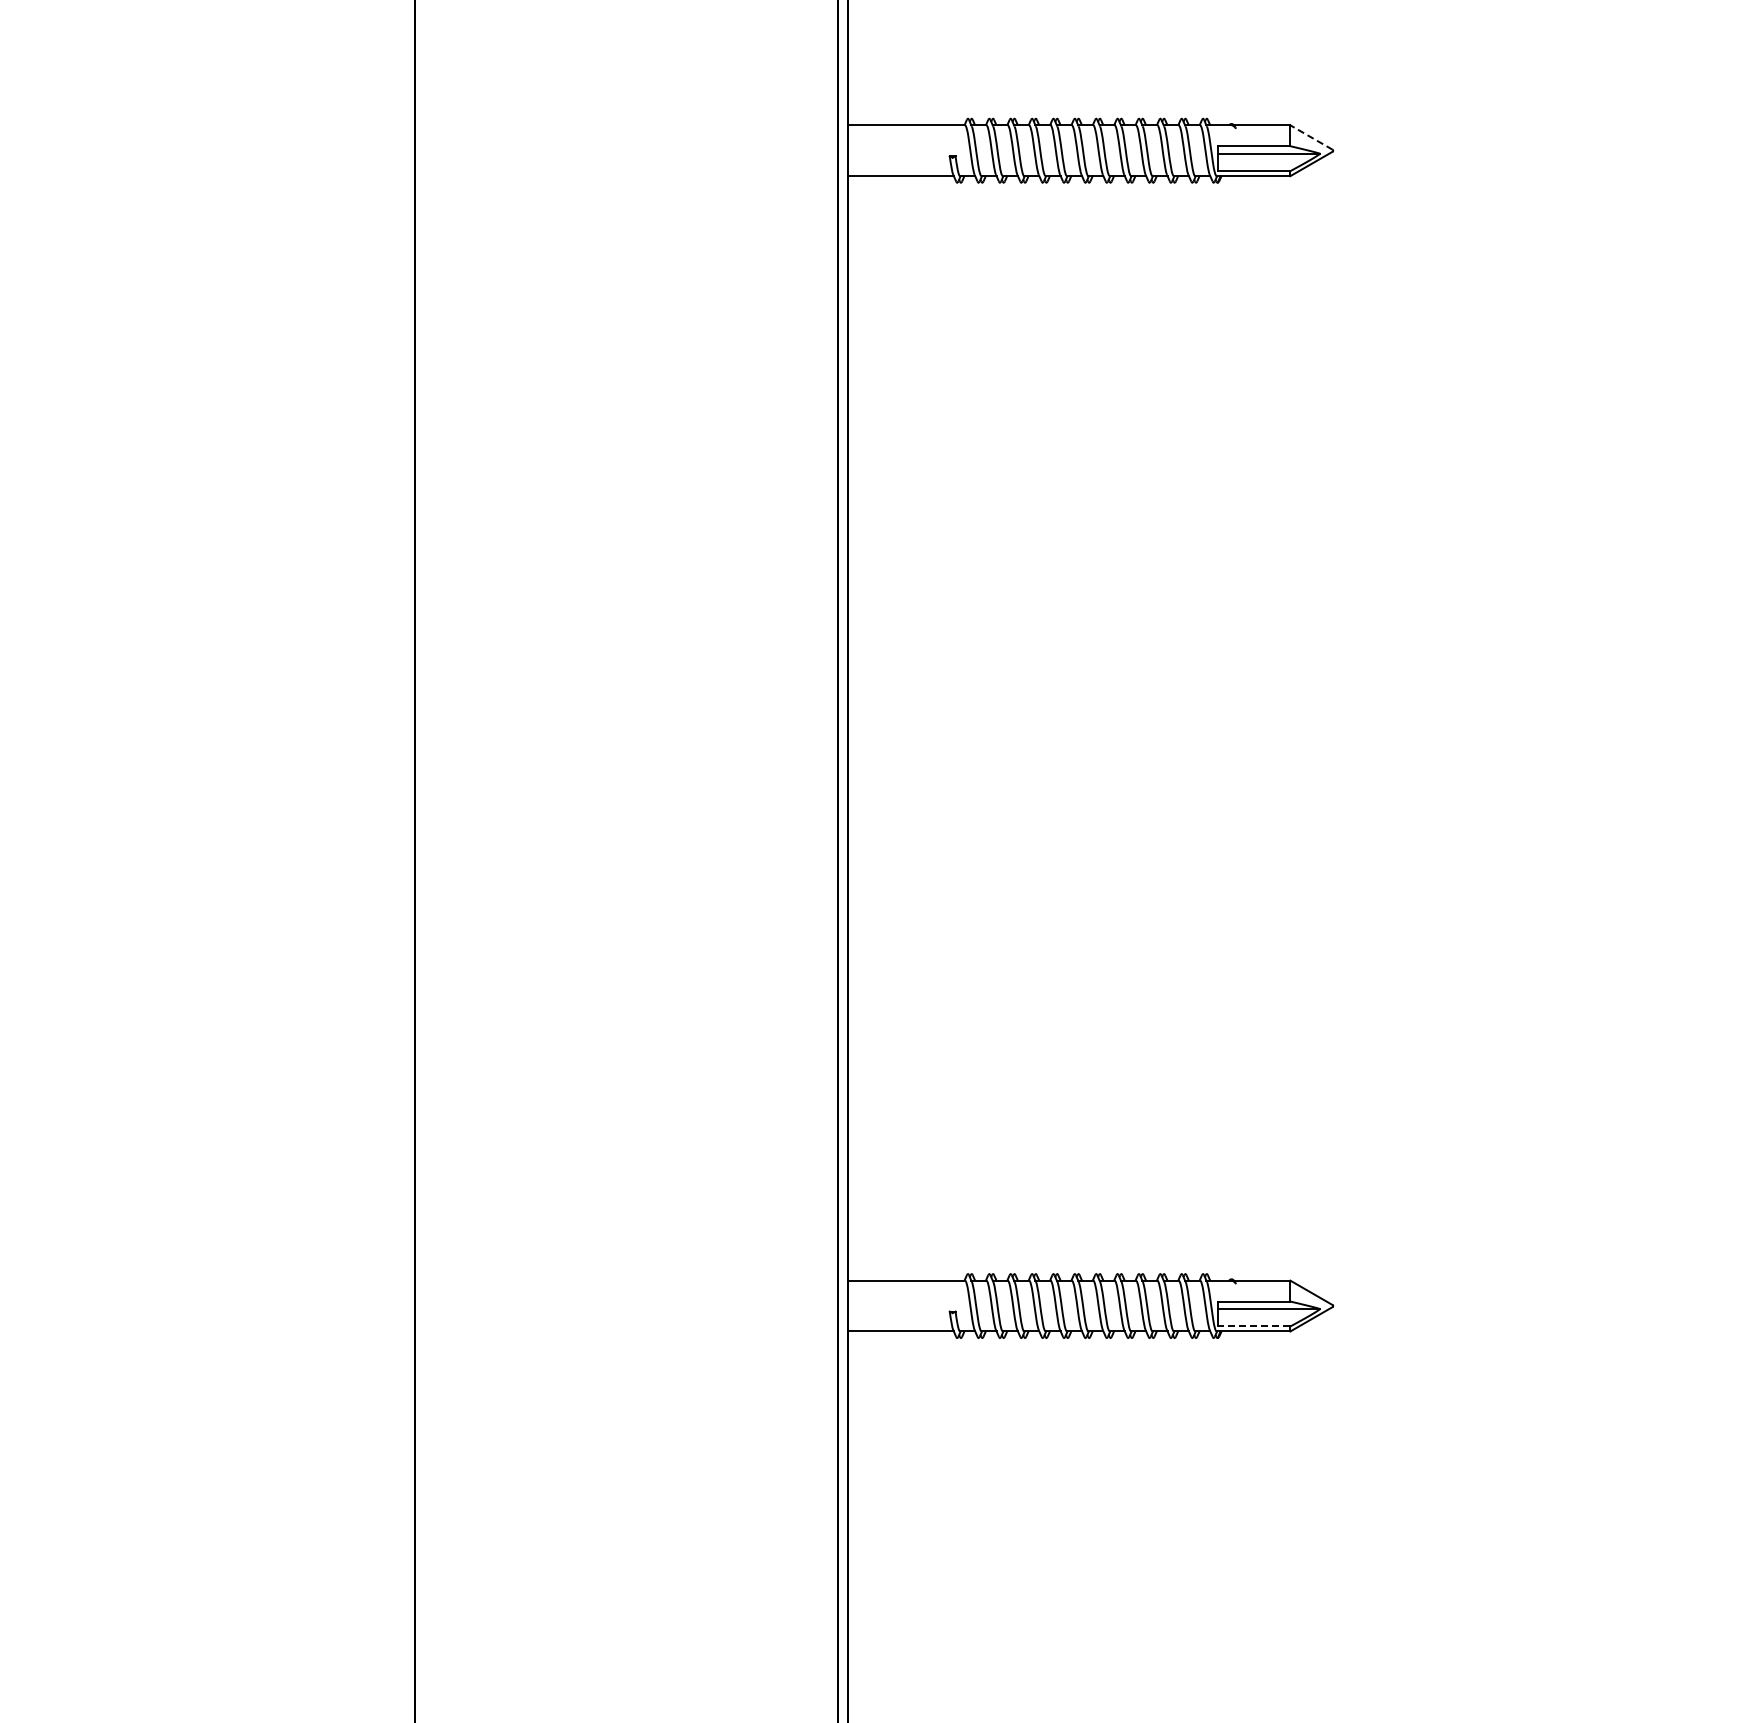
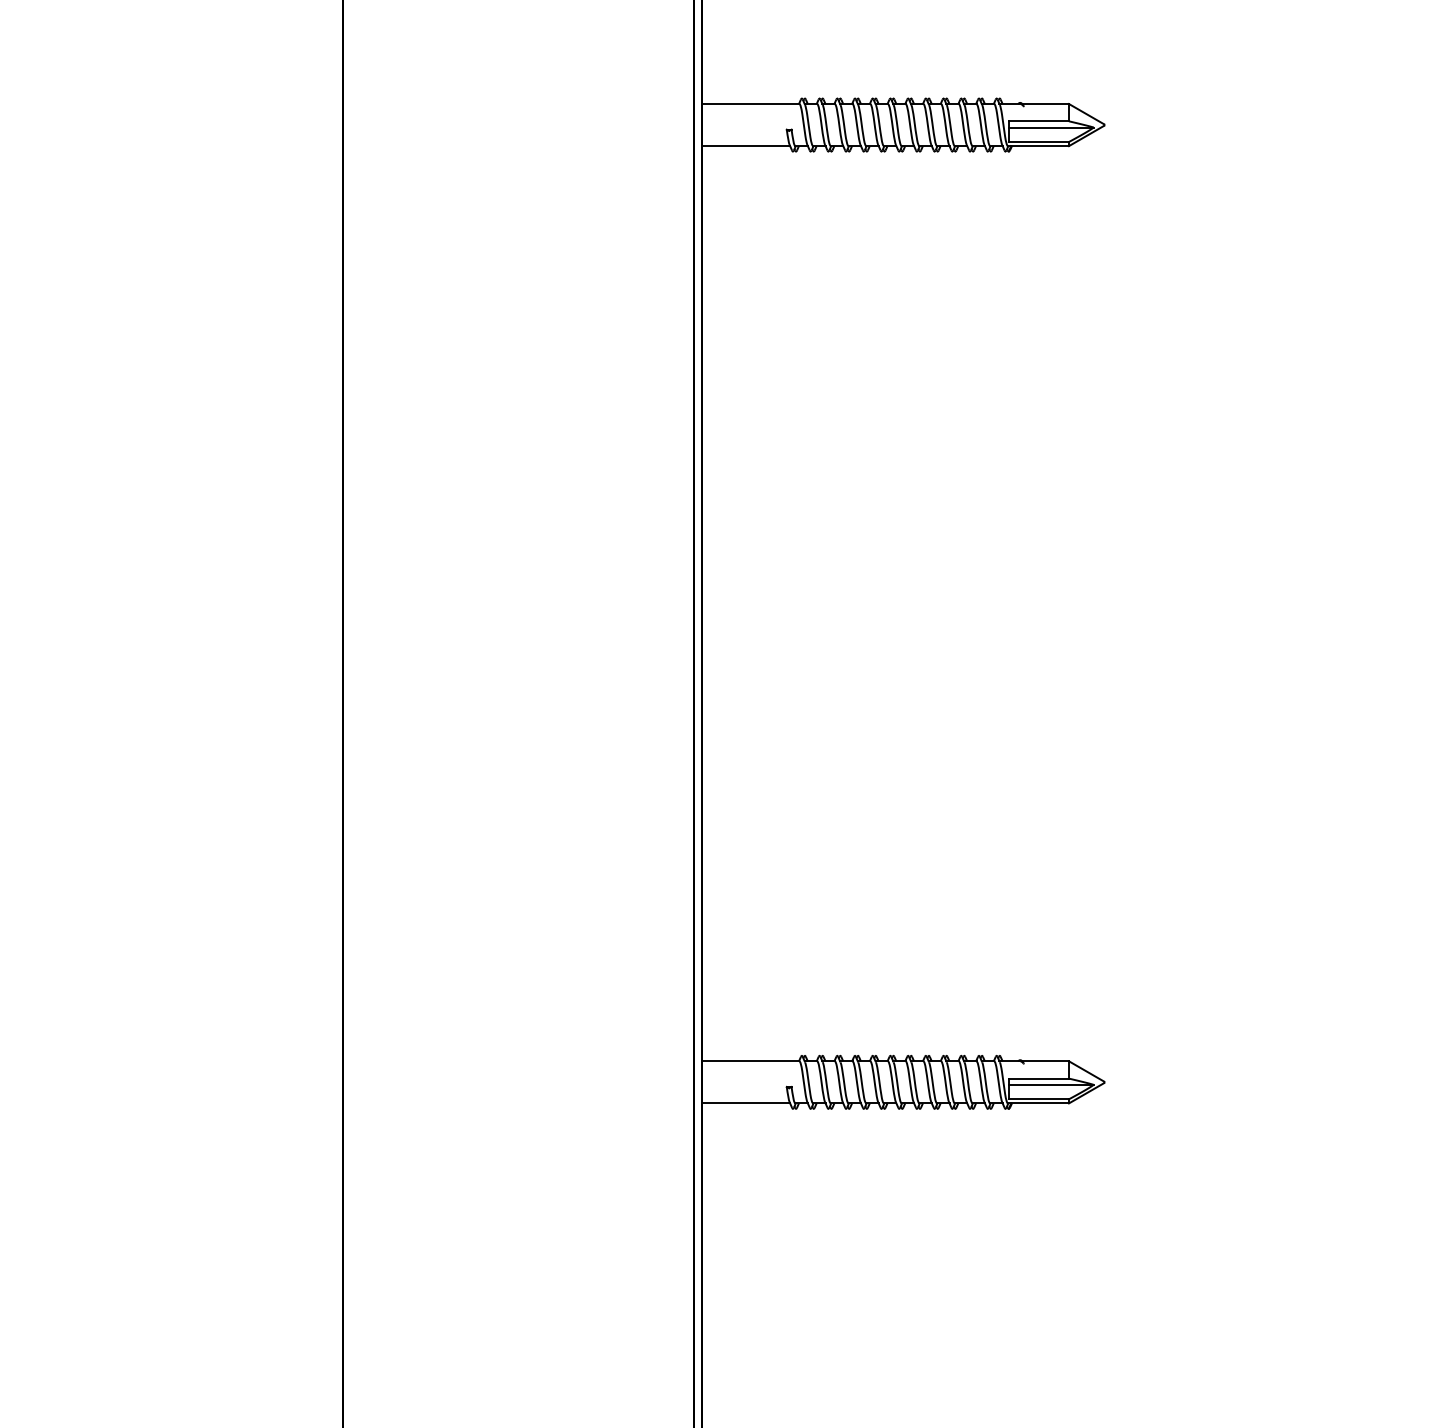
line: (1311, 137) -> (1086, 114), dashed -> solid
line: (1253, 1326) -> (1038, 1099), dashed -> solid

